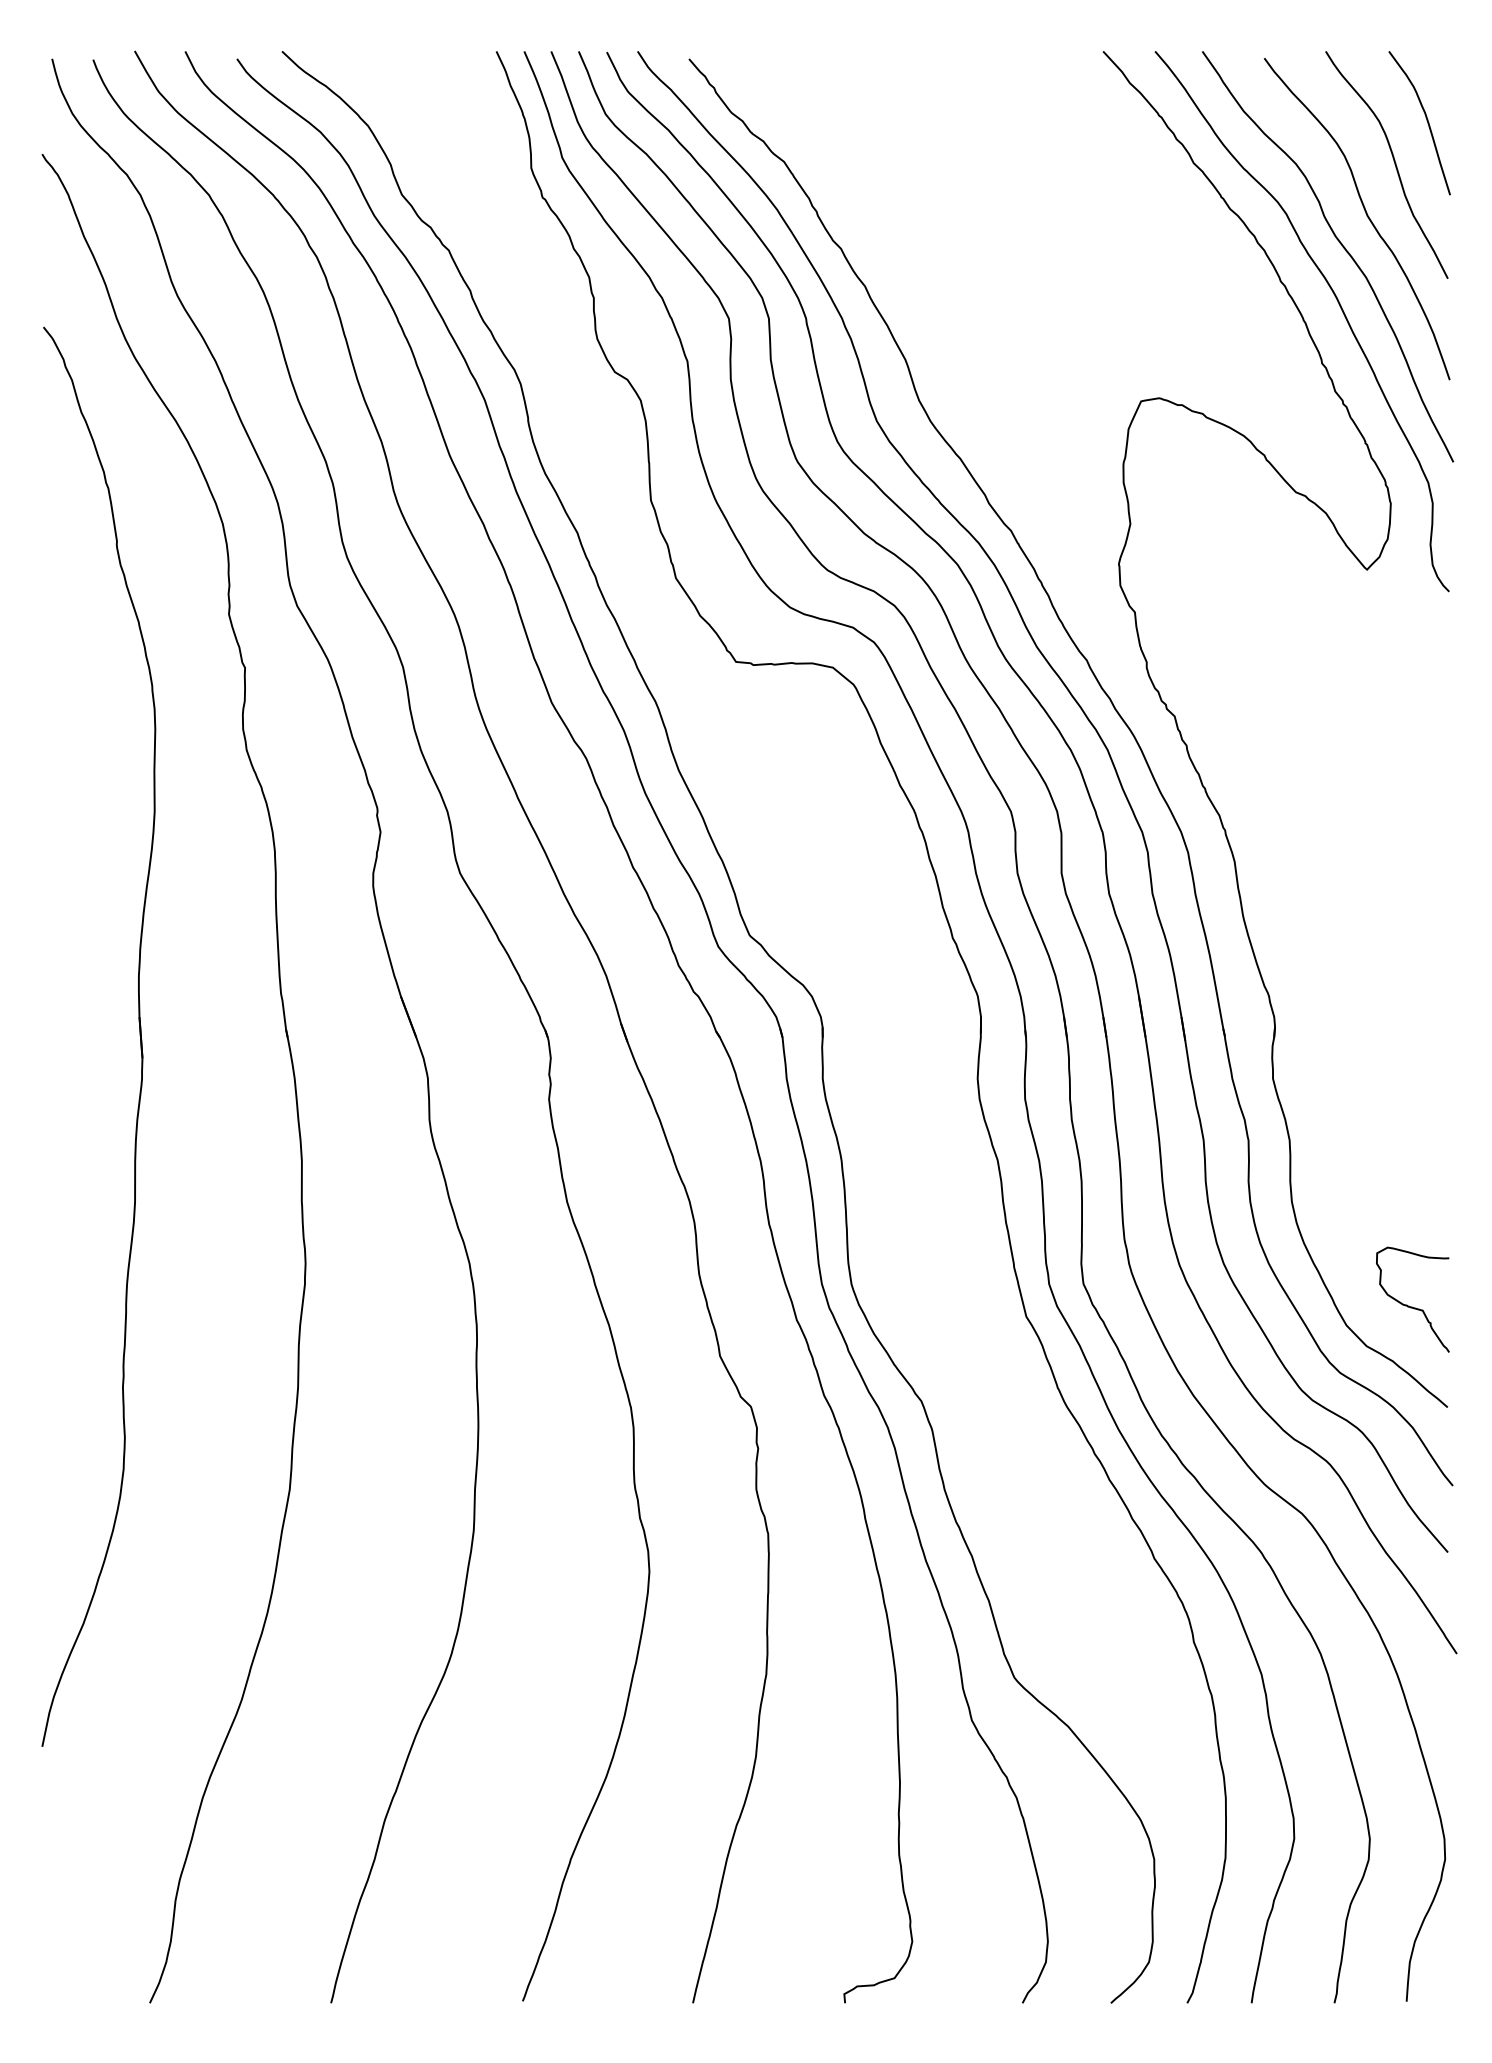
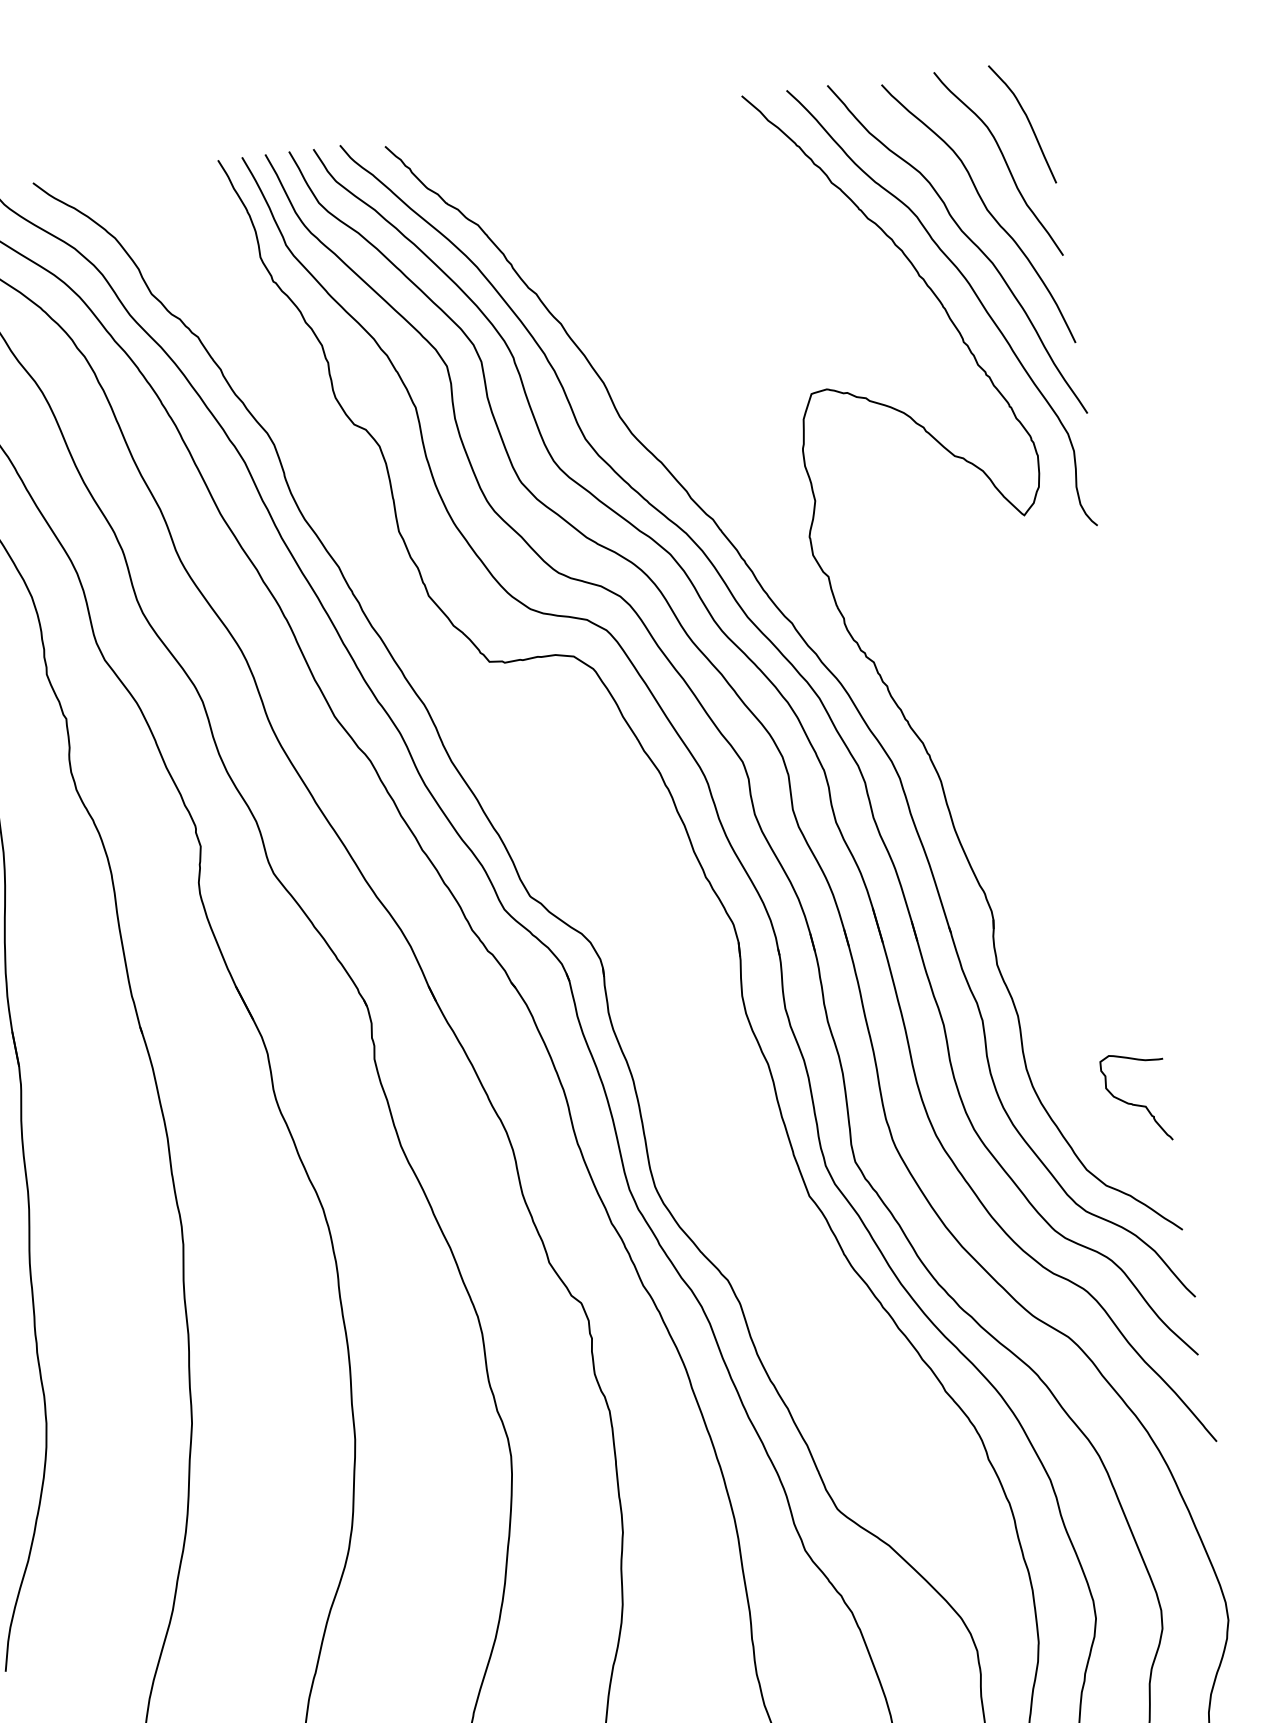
curve: (1412, 1306) -> (1136, 1104), moved

